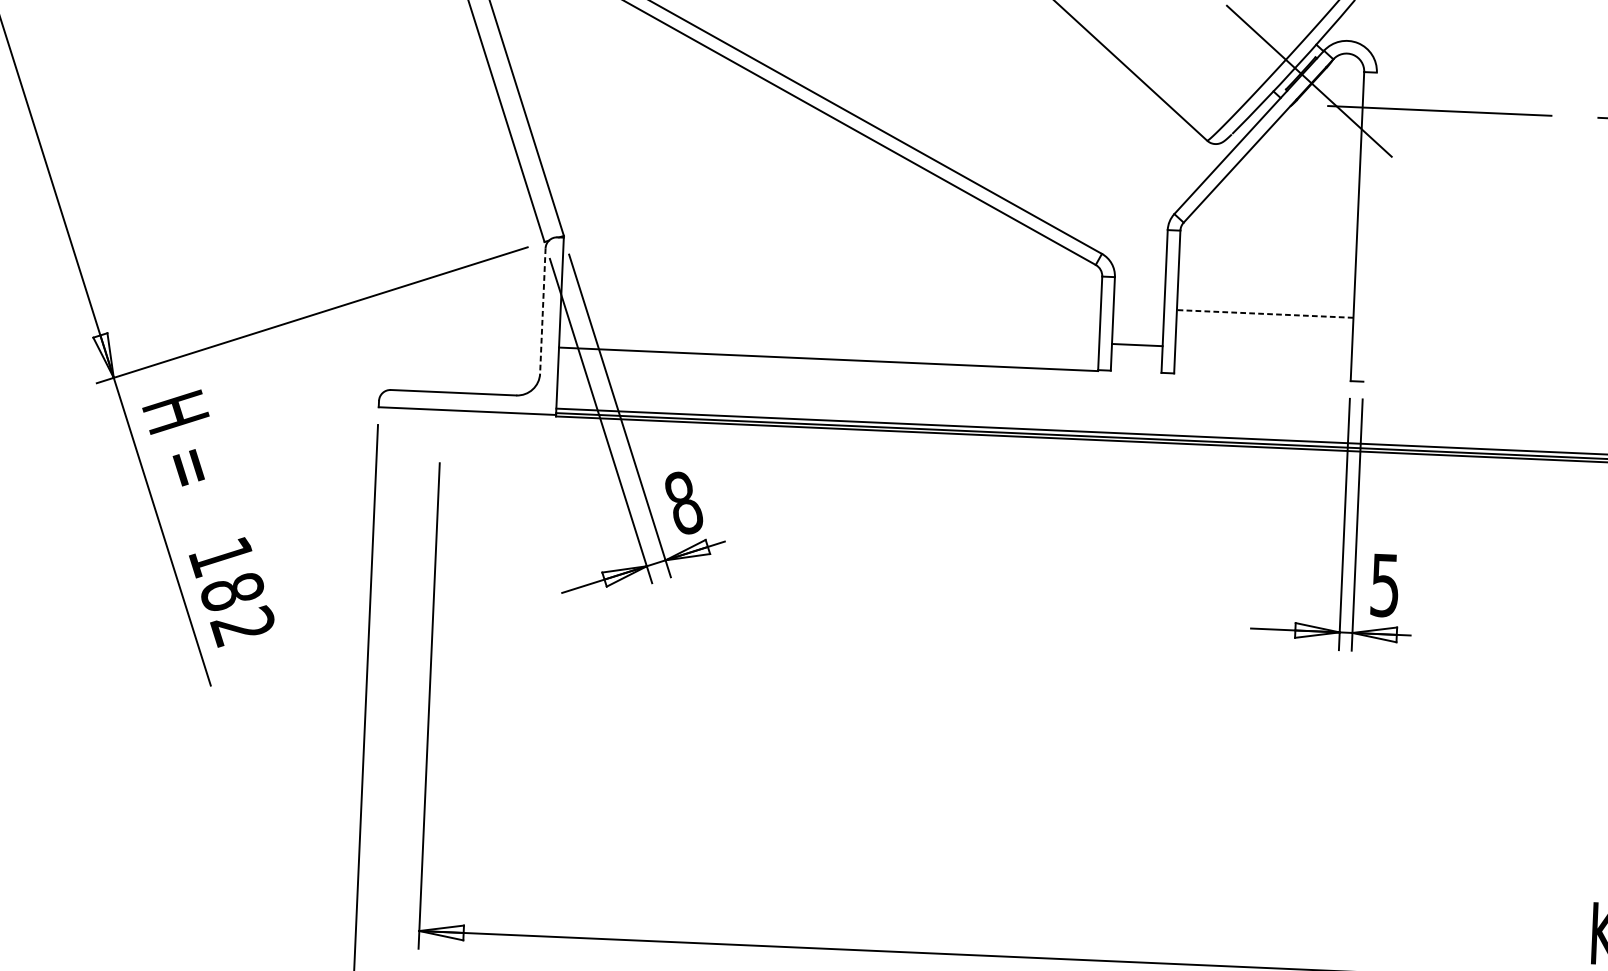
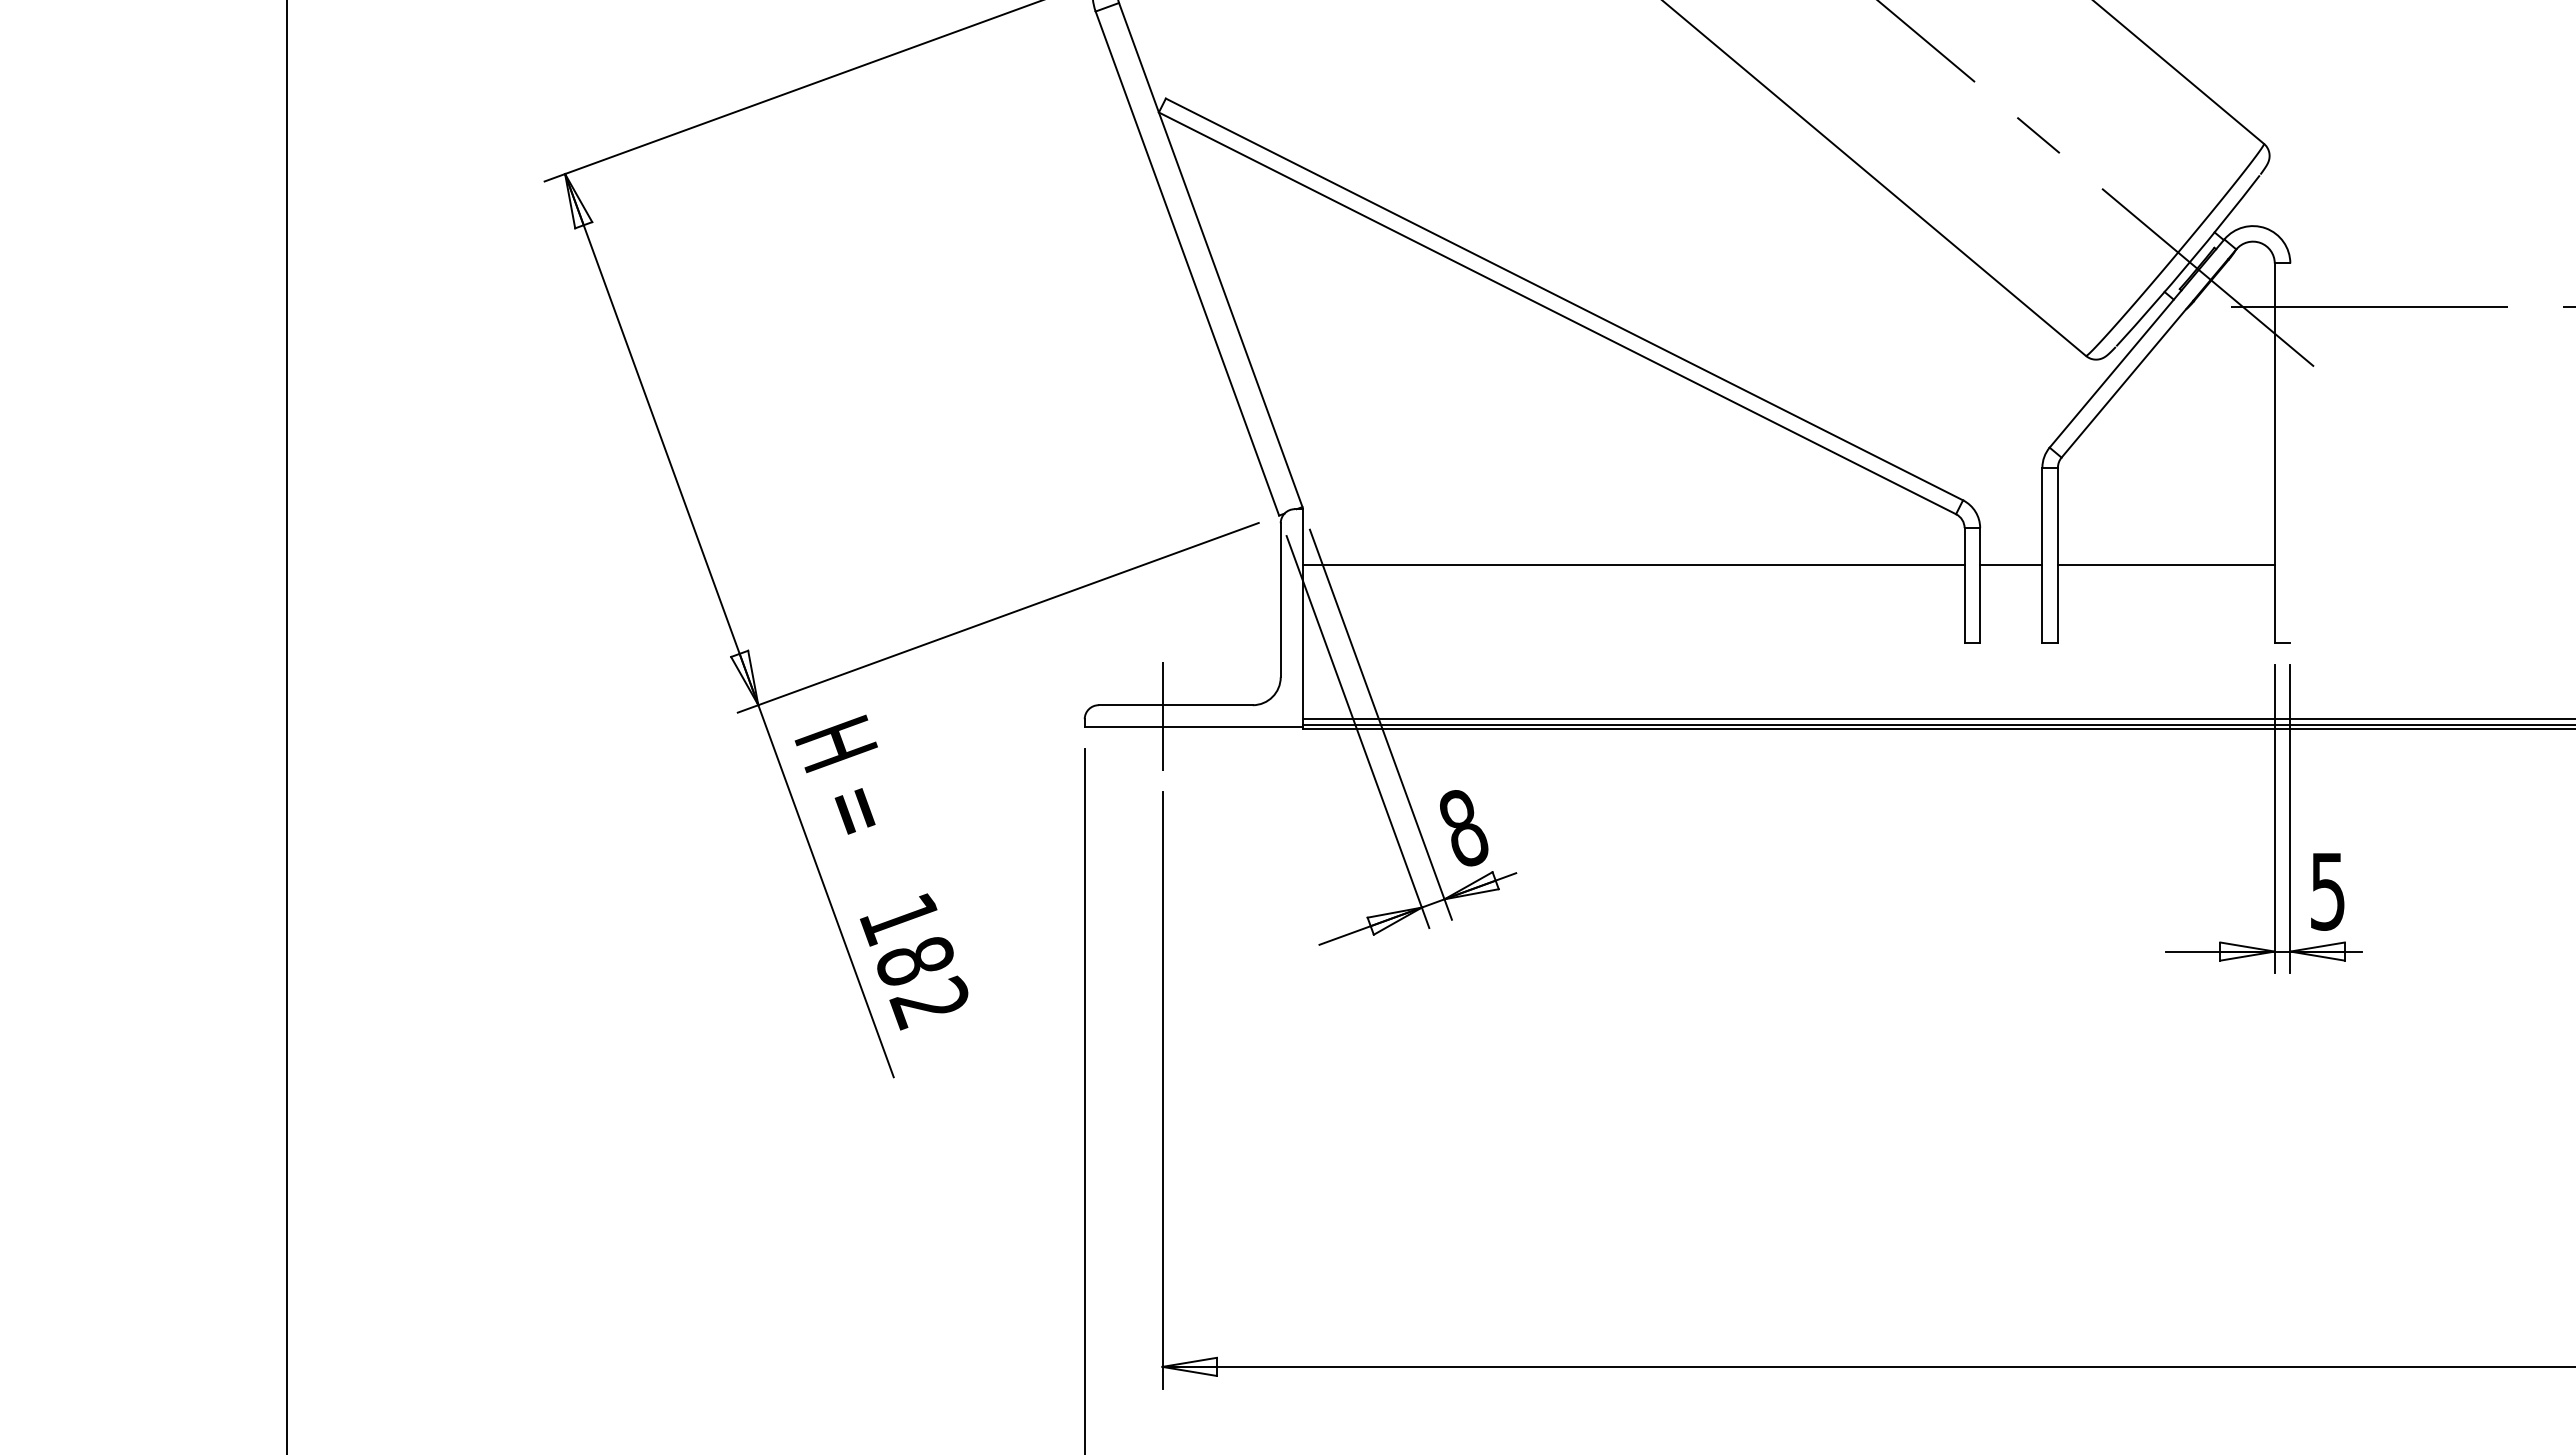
line: (542, 311) -> (1280, 600), dashed -> solid
line: (1264, 314) -> (2165, 565), dashed -> solid
line: (1137, 345) -> (2011, 565), moved
line: (828, 359) -> (1633, 565), moved
line: (442, 400) -> (1162, 715), added

